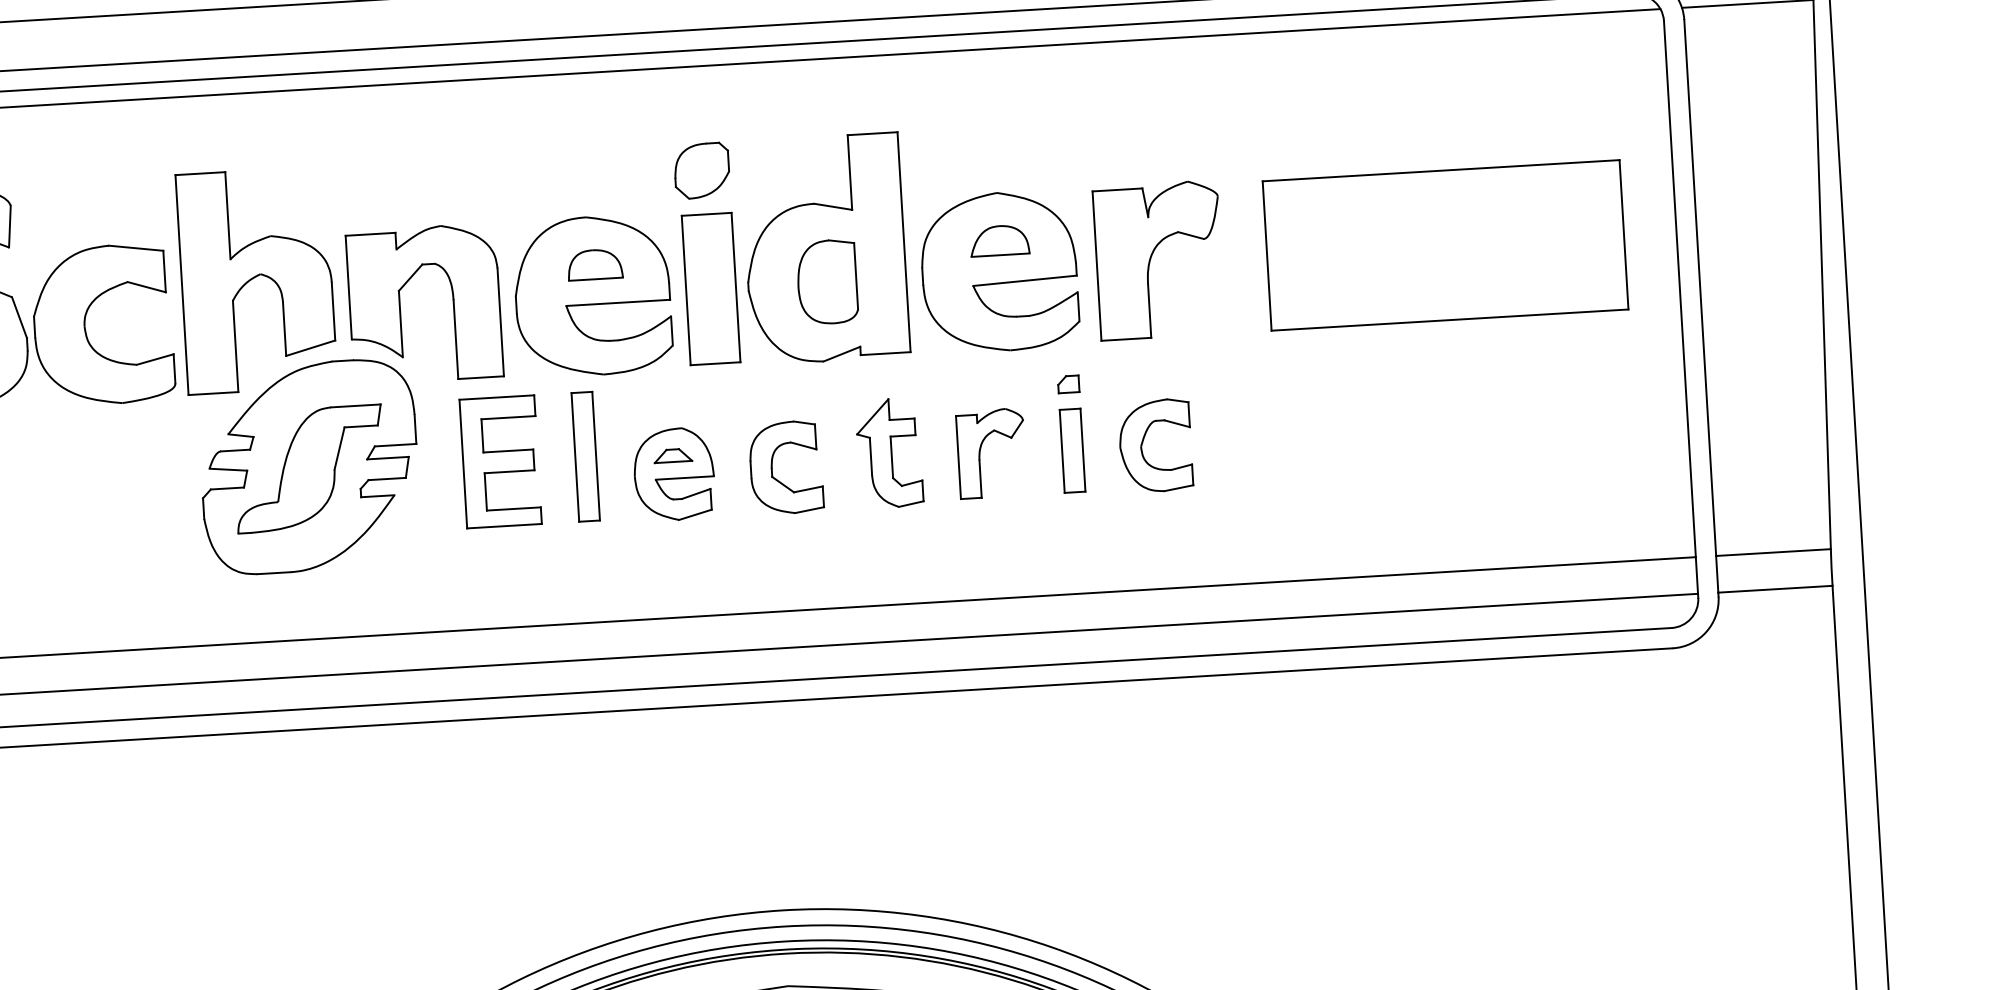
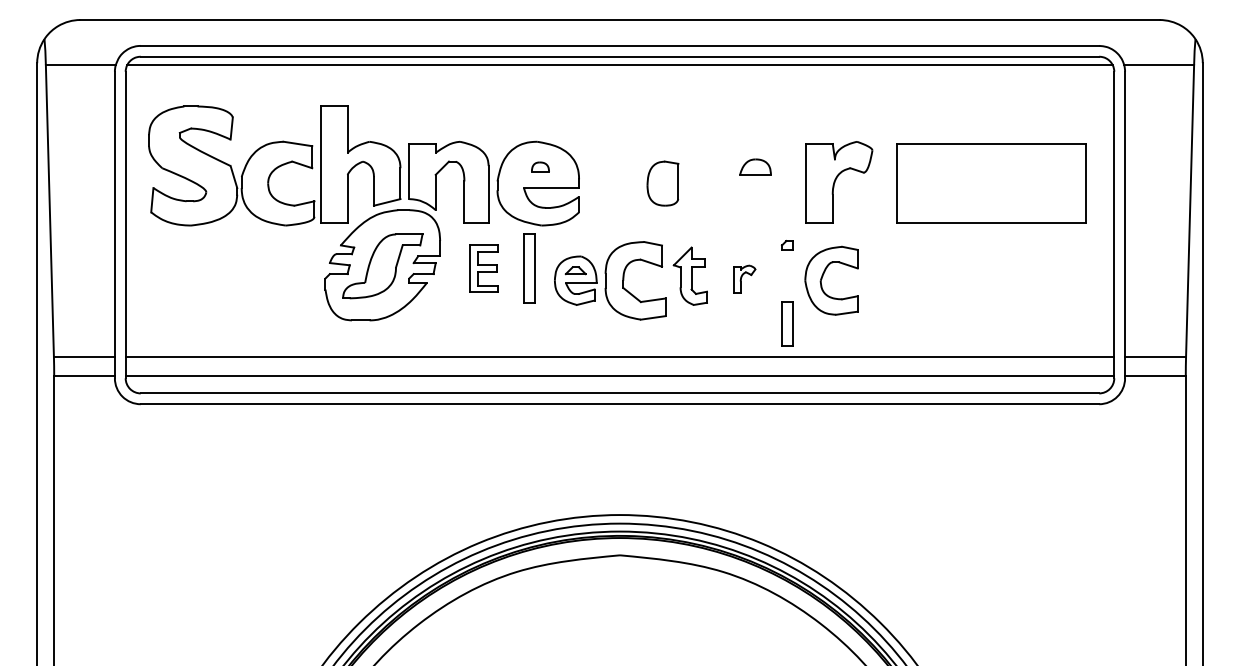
part: (877, 244) -> (690, 165), removed
part: (595, 263) -> (540, 166), size x0.6
part: (1155, 445) -> (831, 280), size x1.4
part: (1072, 450) -> (787, 323), moved
part: (991, 453) -> (744, 279), size x0.6
part: (499, 461) -> (483, 268), size x0.7
part: (784, 467) -> (634, 280), size x1.6

